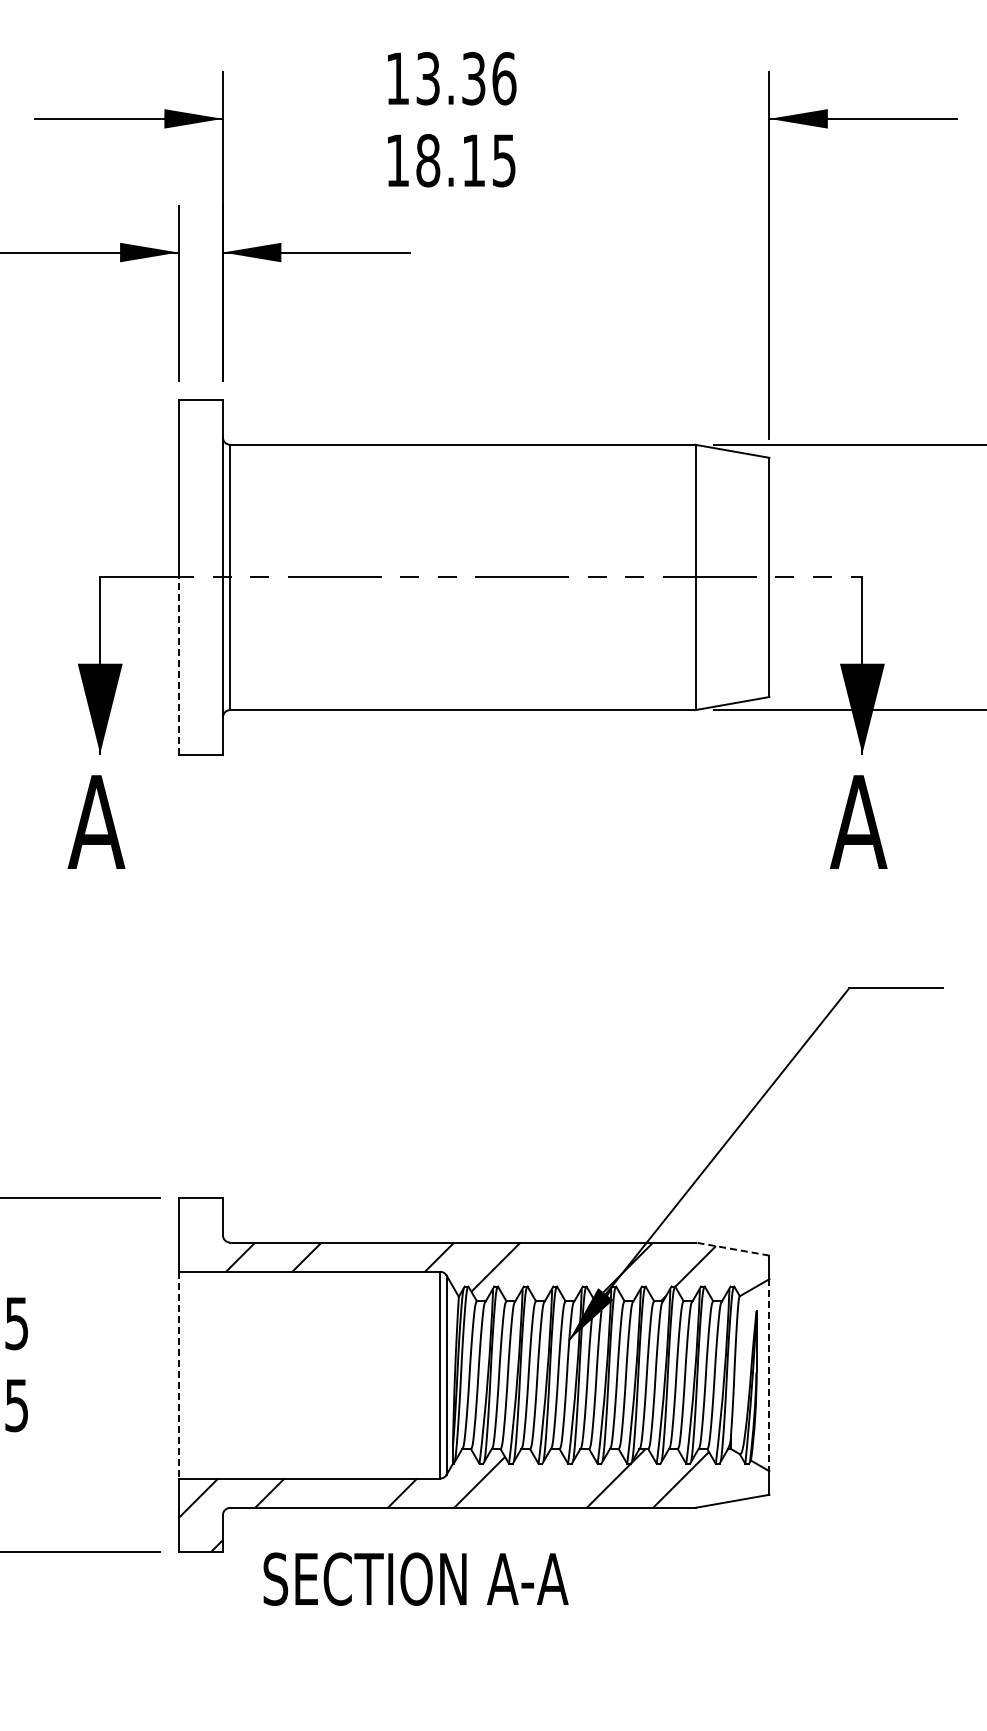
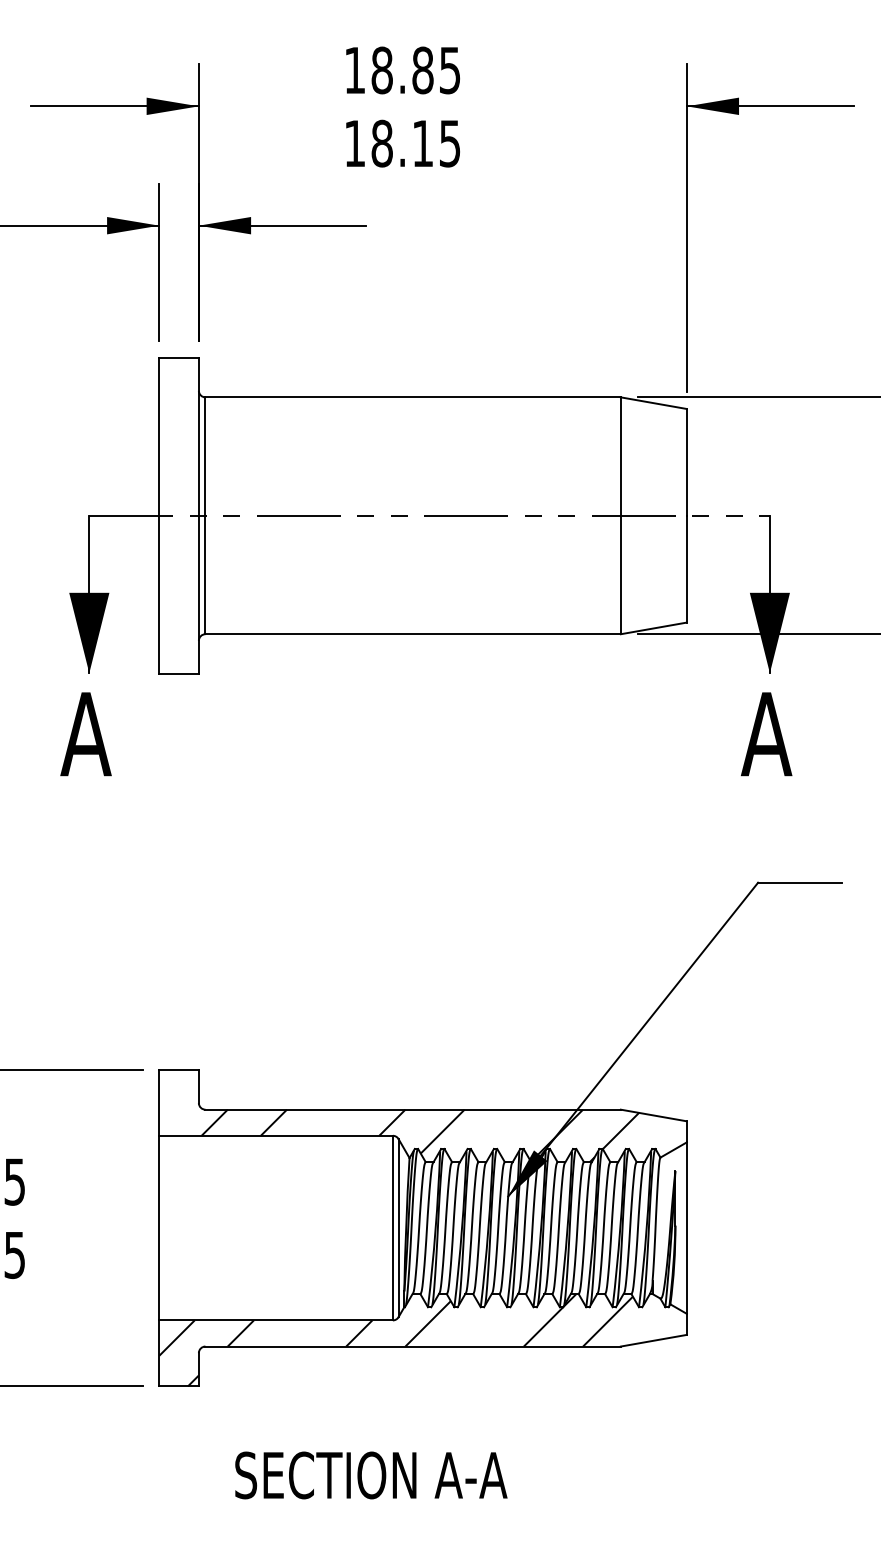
text: (466, 78) -> (416, 70), 13.36 -> 18.85
line: (178, 666) -> (159, 595), dashed -> solid
line: (731, 1248) -> (653, 1114), dashed -> solid
line: (178, 1375) -> (159, 1228), dashed -> solid
line: (769, 1375) -> (686, 1228), dashed -> solid
text: (415, 1578) -> (370, 1474), moved

